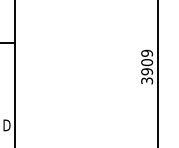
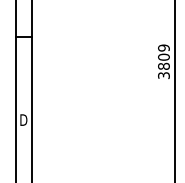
text: (146, 70) -> (163, 65), 3909 -> 3809

